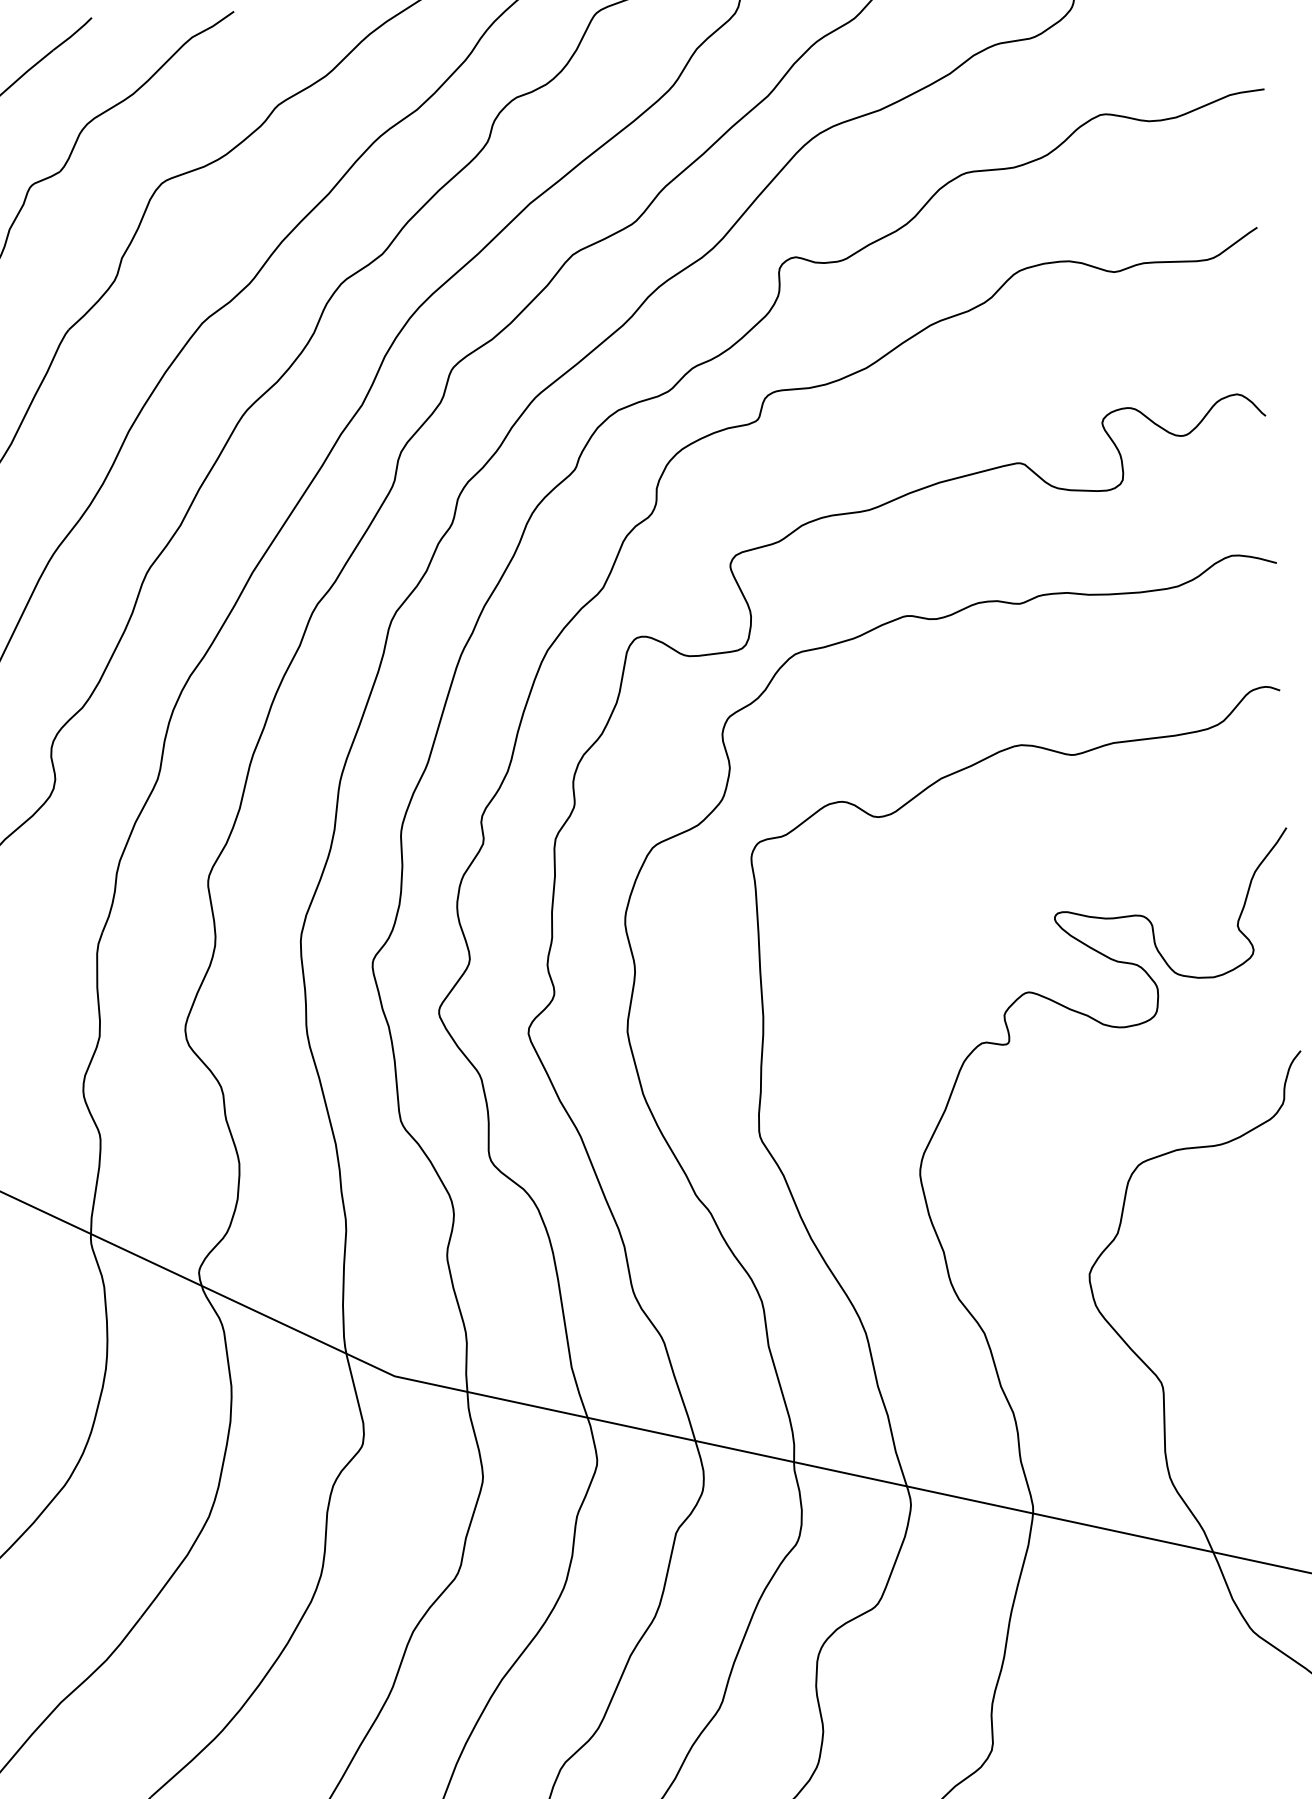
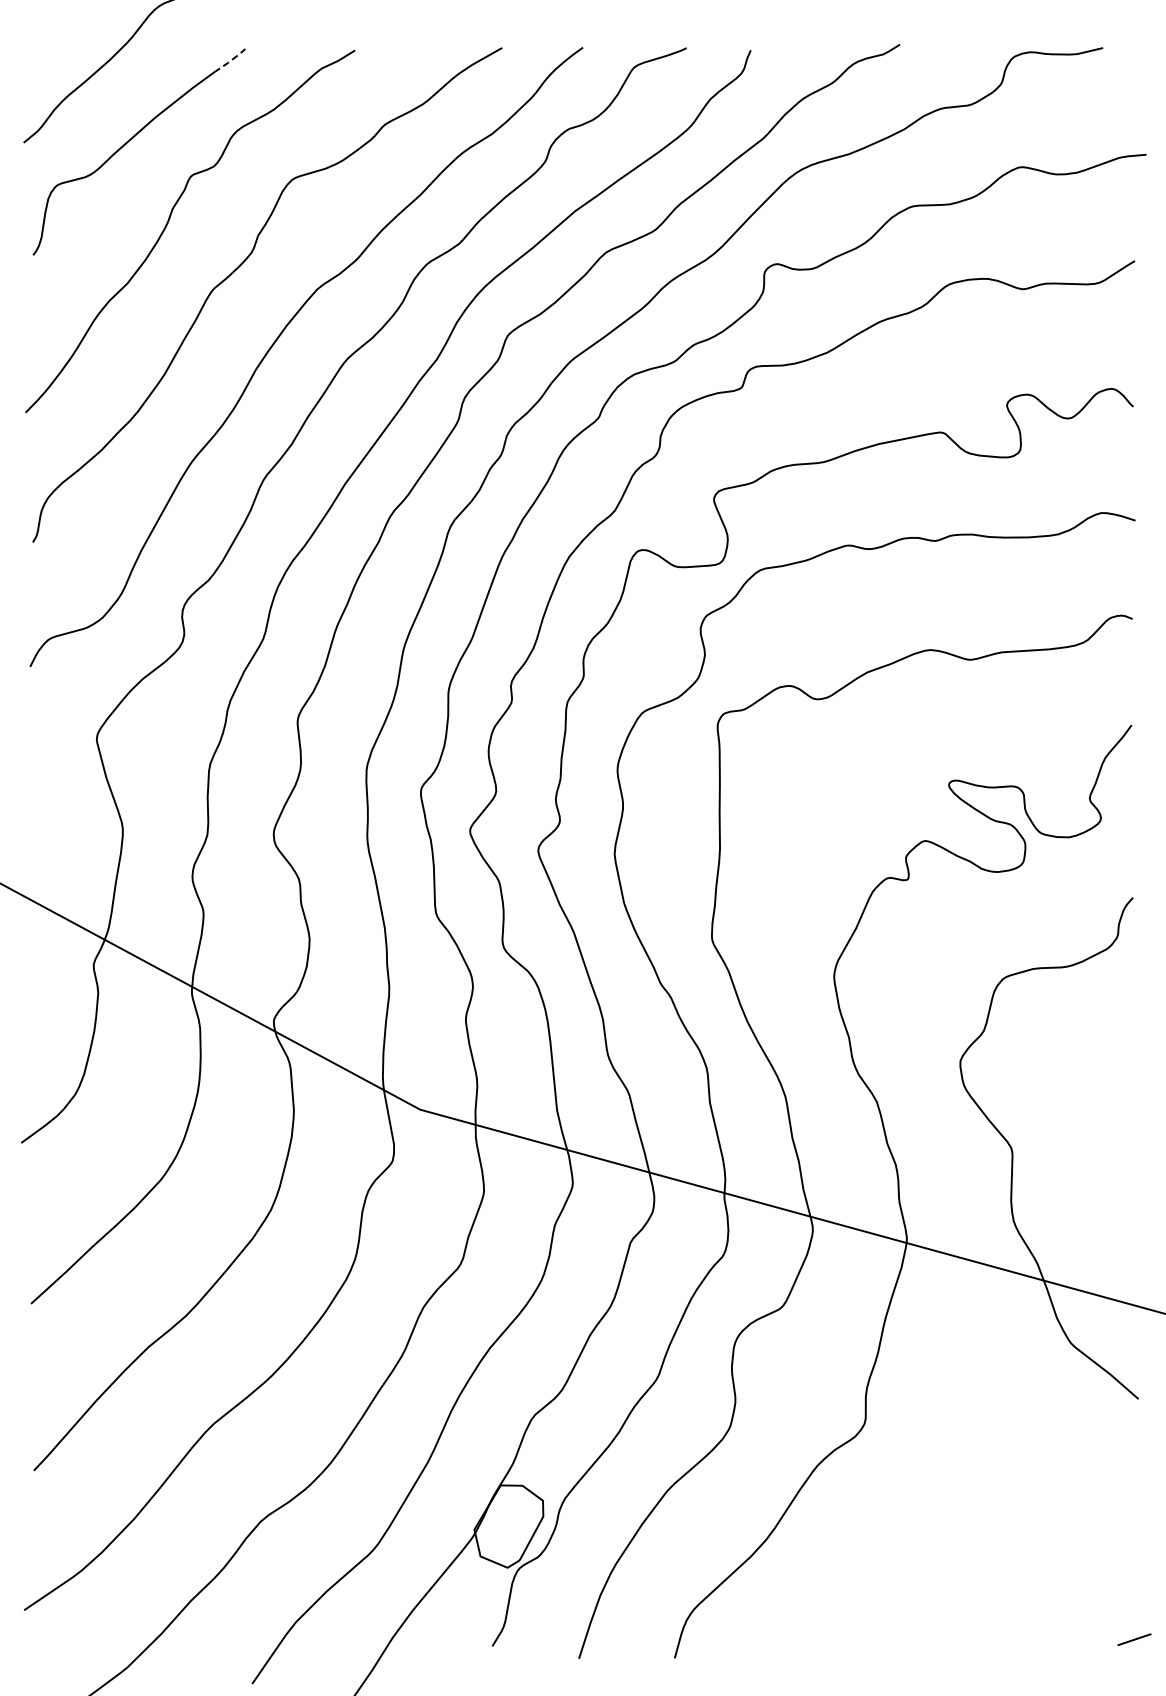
line: (73, 34) -> (230, 61), solid -> dashed

